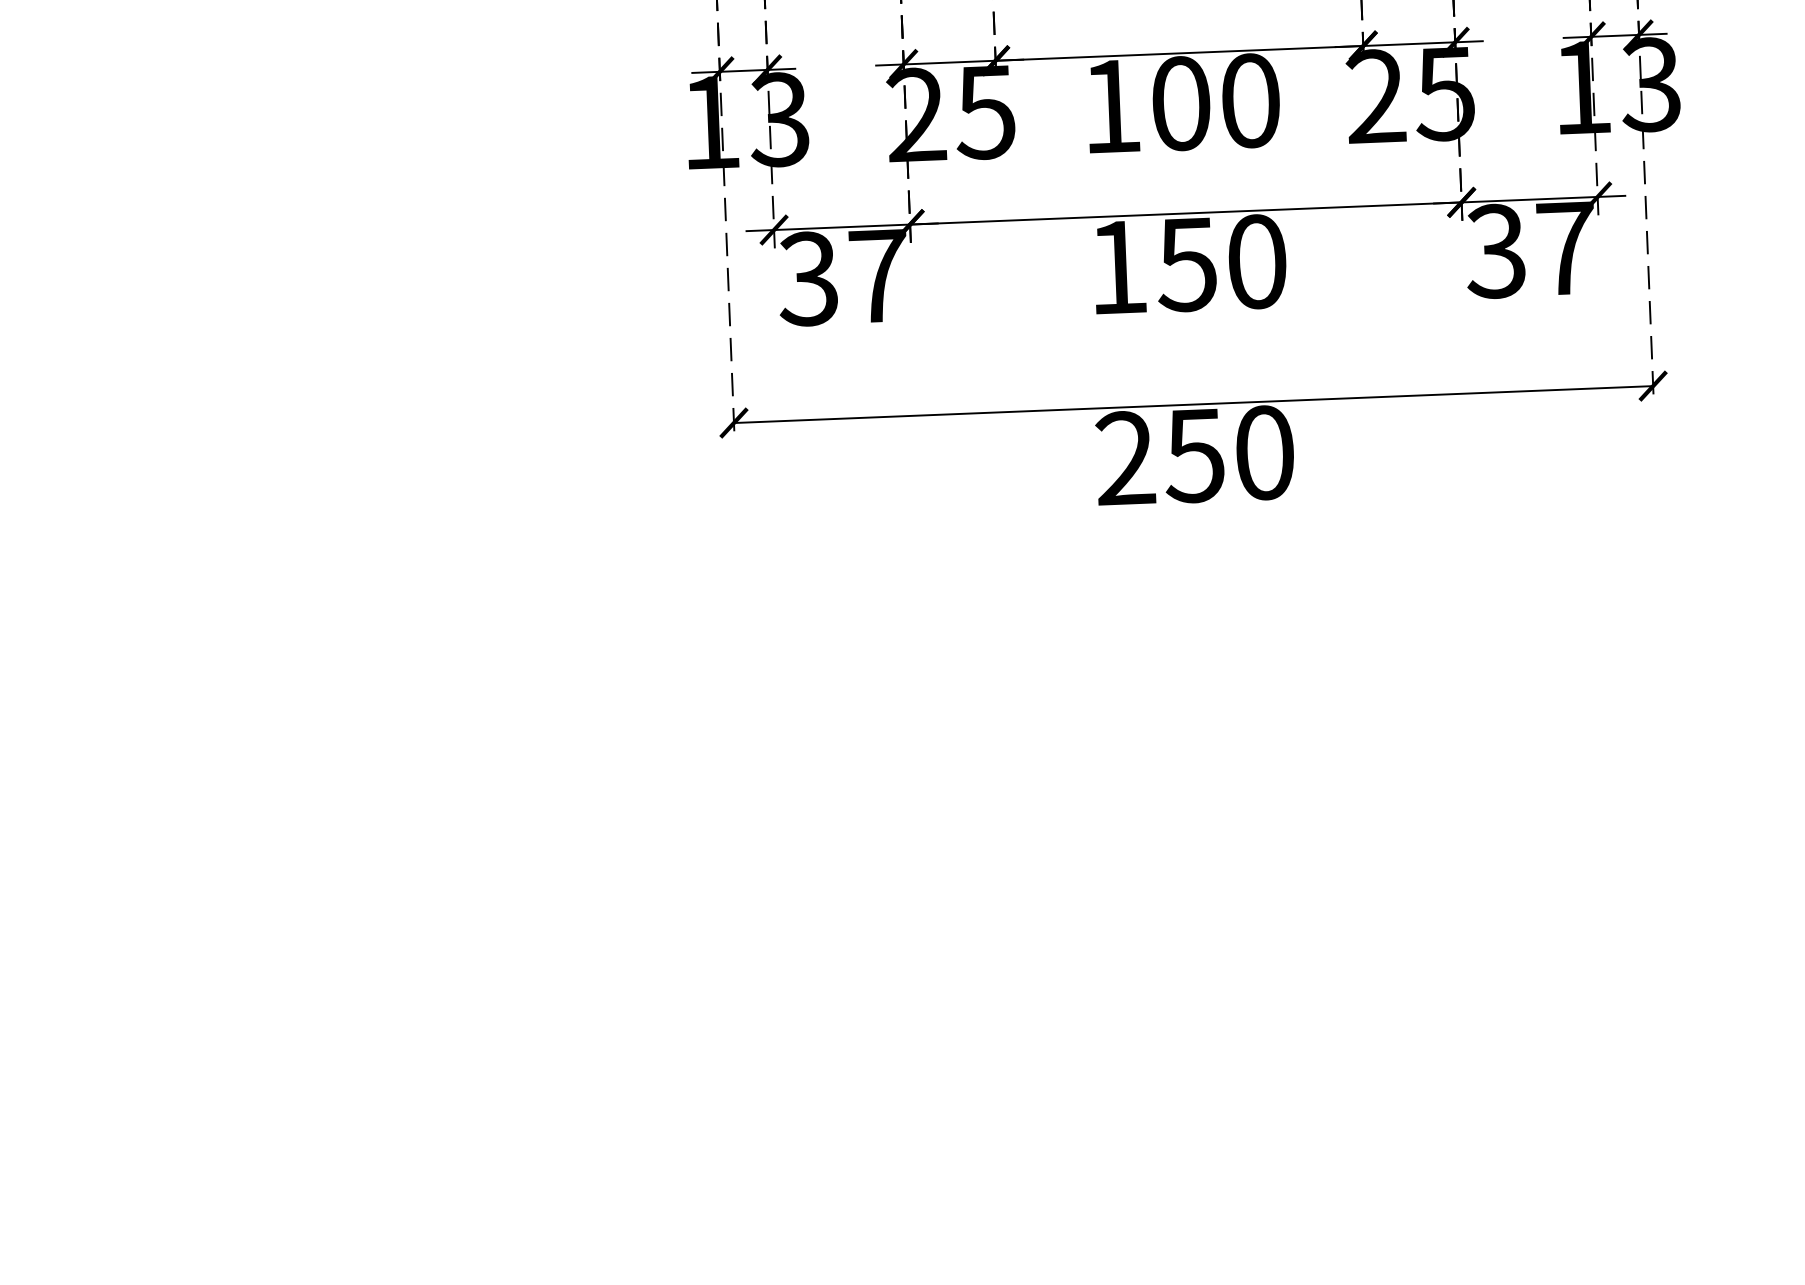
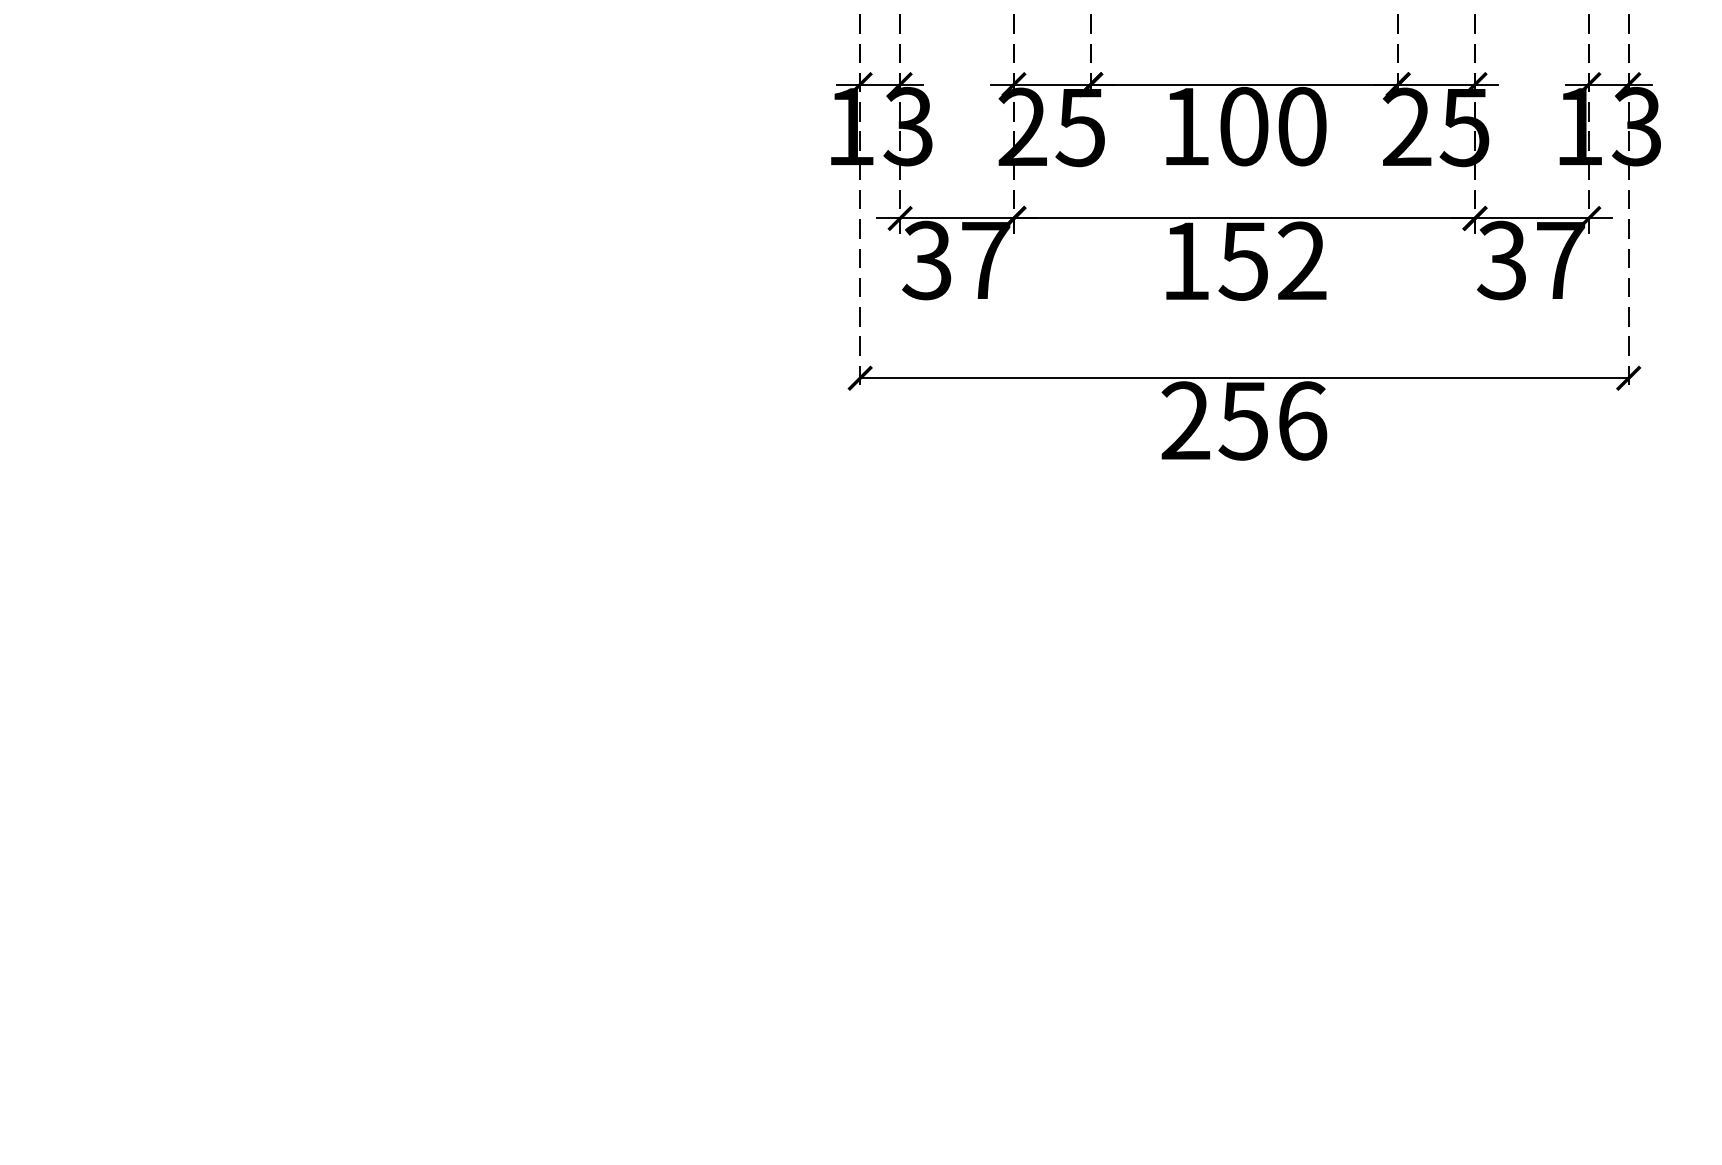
text: (1257, 260) -> (1302, 260), 150 -> 152
text: (1265, 452) -> (1302, 420), 250 -> 256

